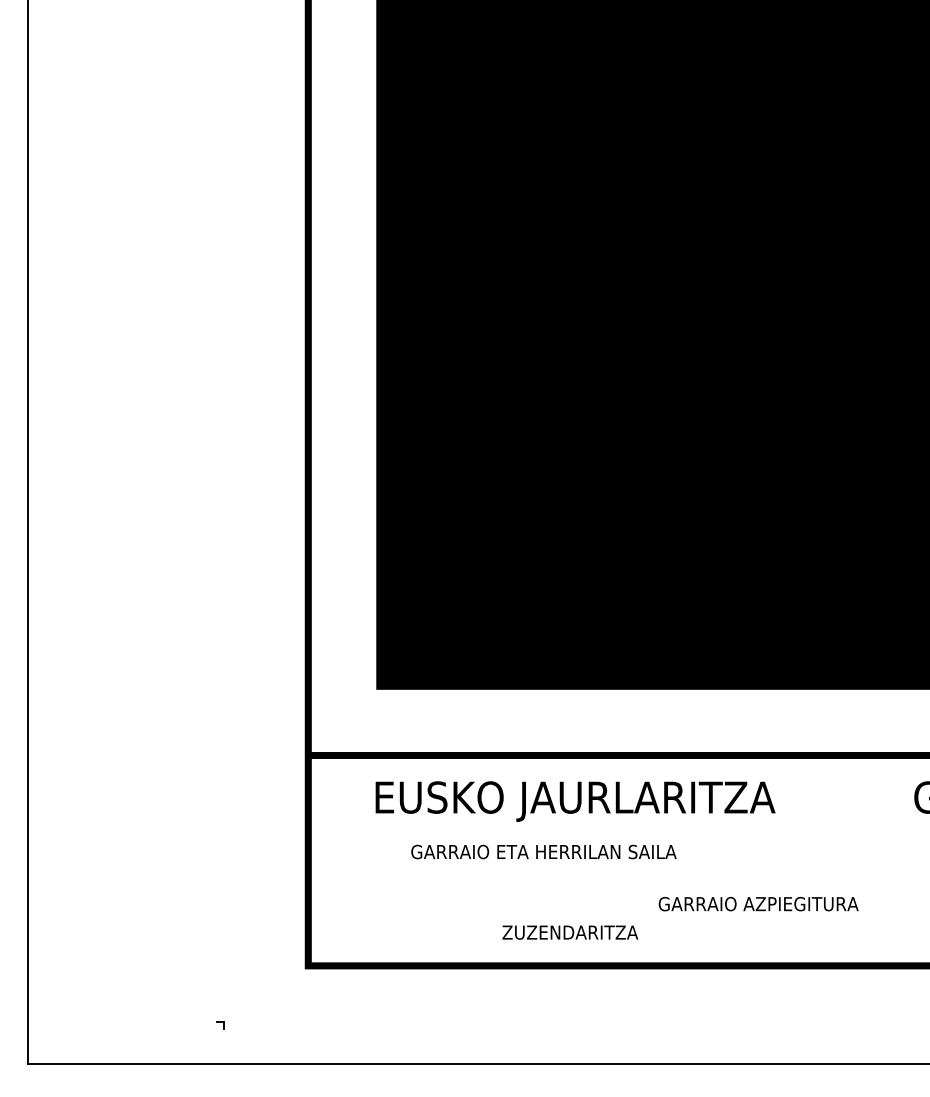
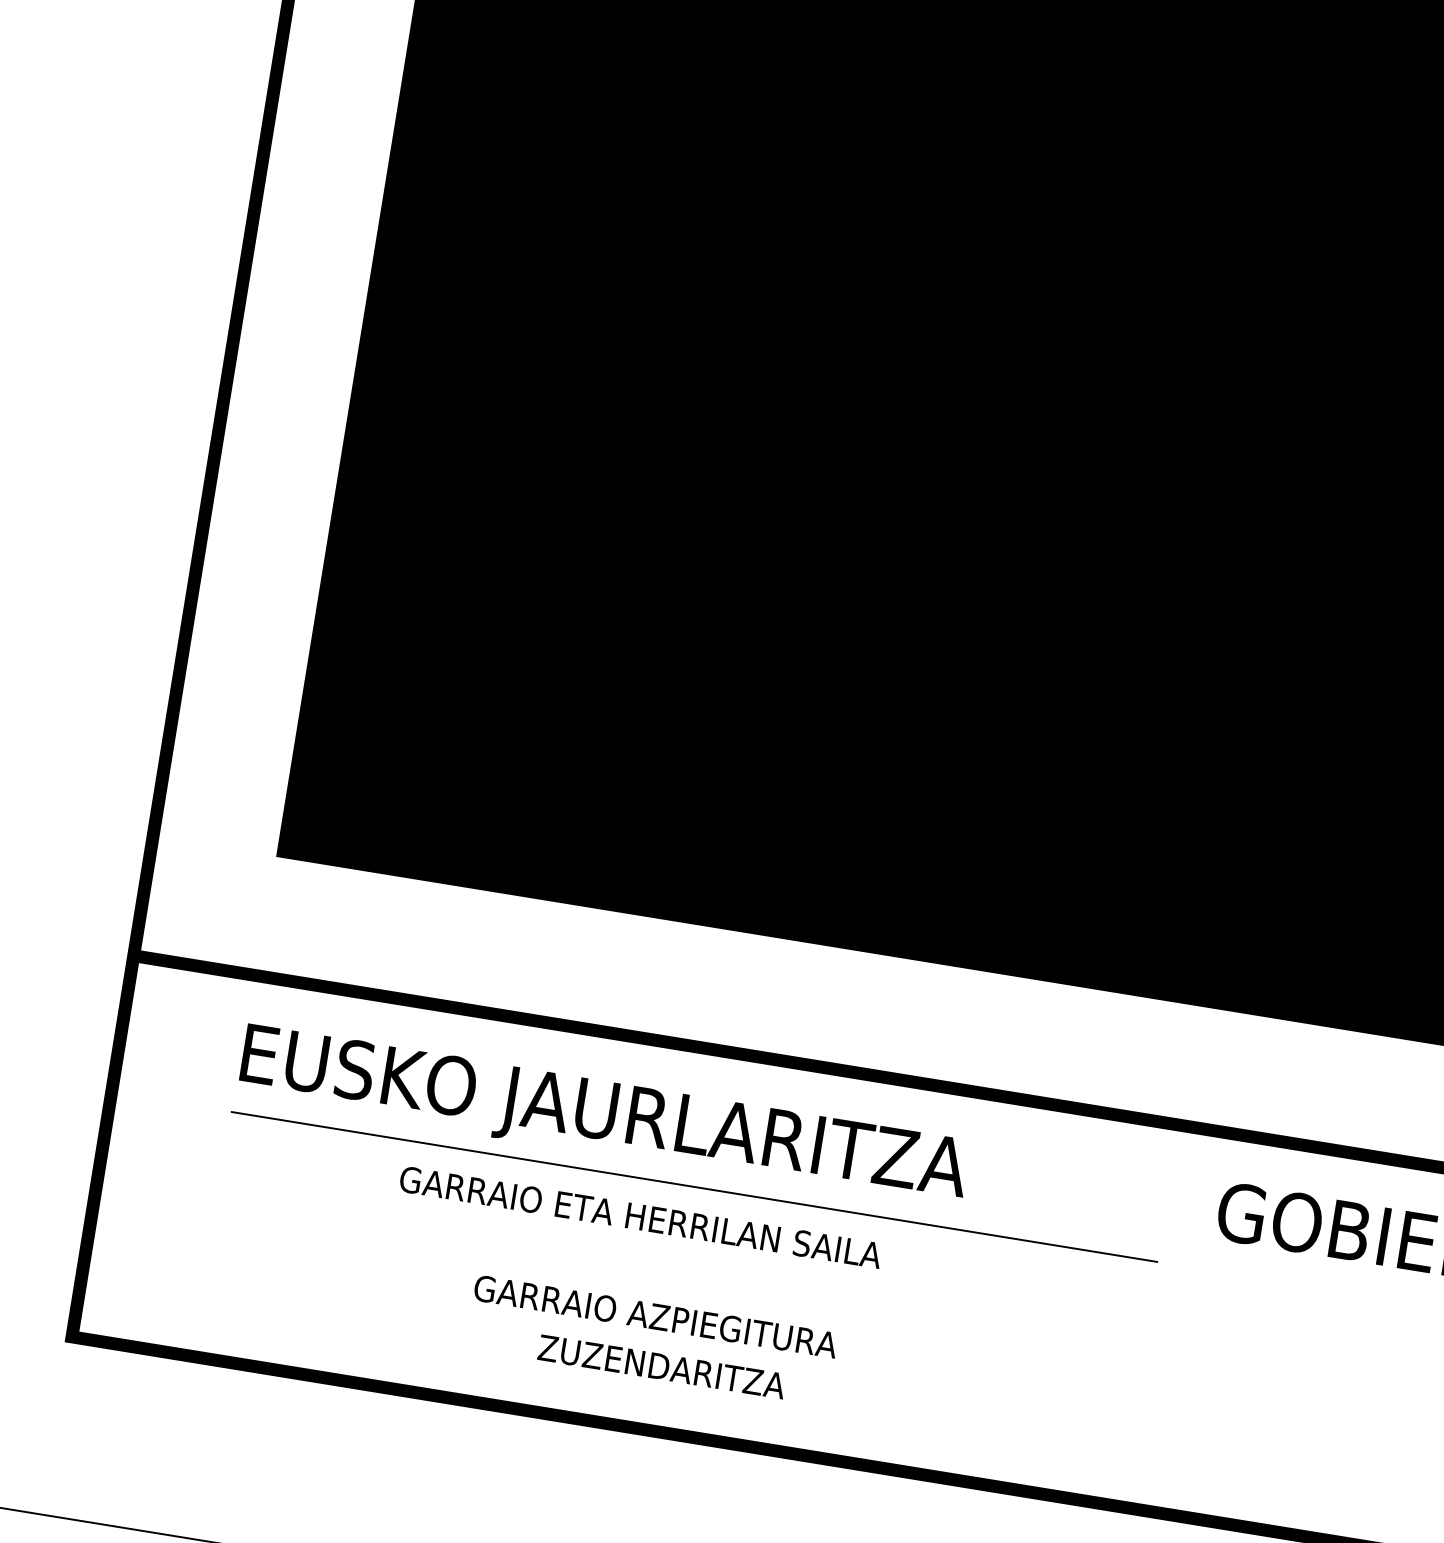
line: (629, 830) -> (693, 1185), added
text: (543, 851) -> (640, 1216), moved
text: (758, 904) -> (655, 1317), moved
text: (570, 932) -> (662, 1366), moved

